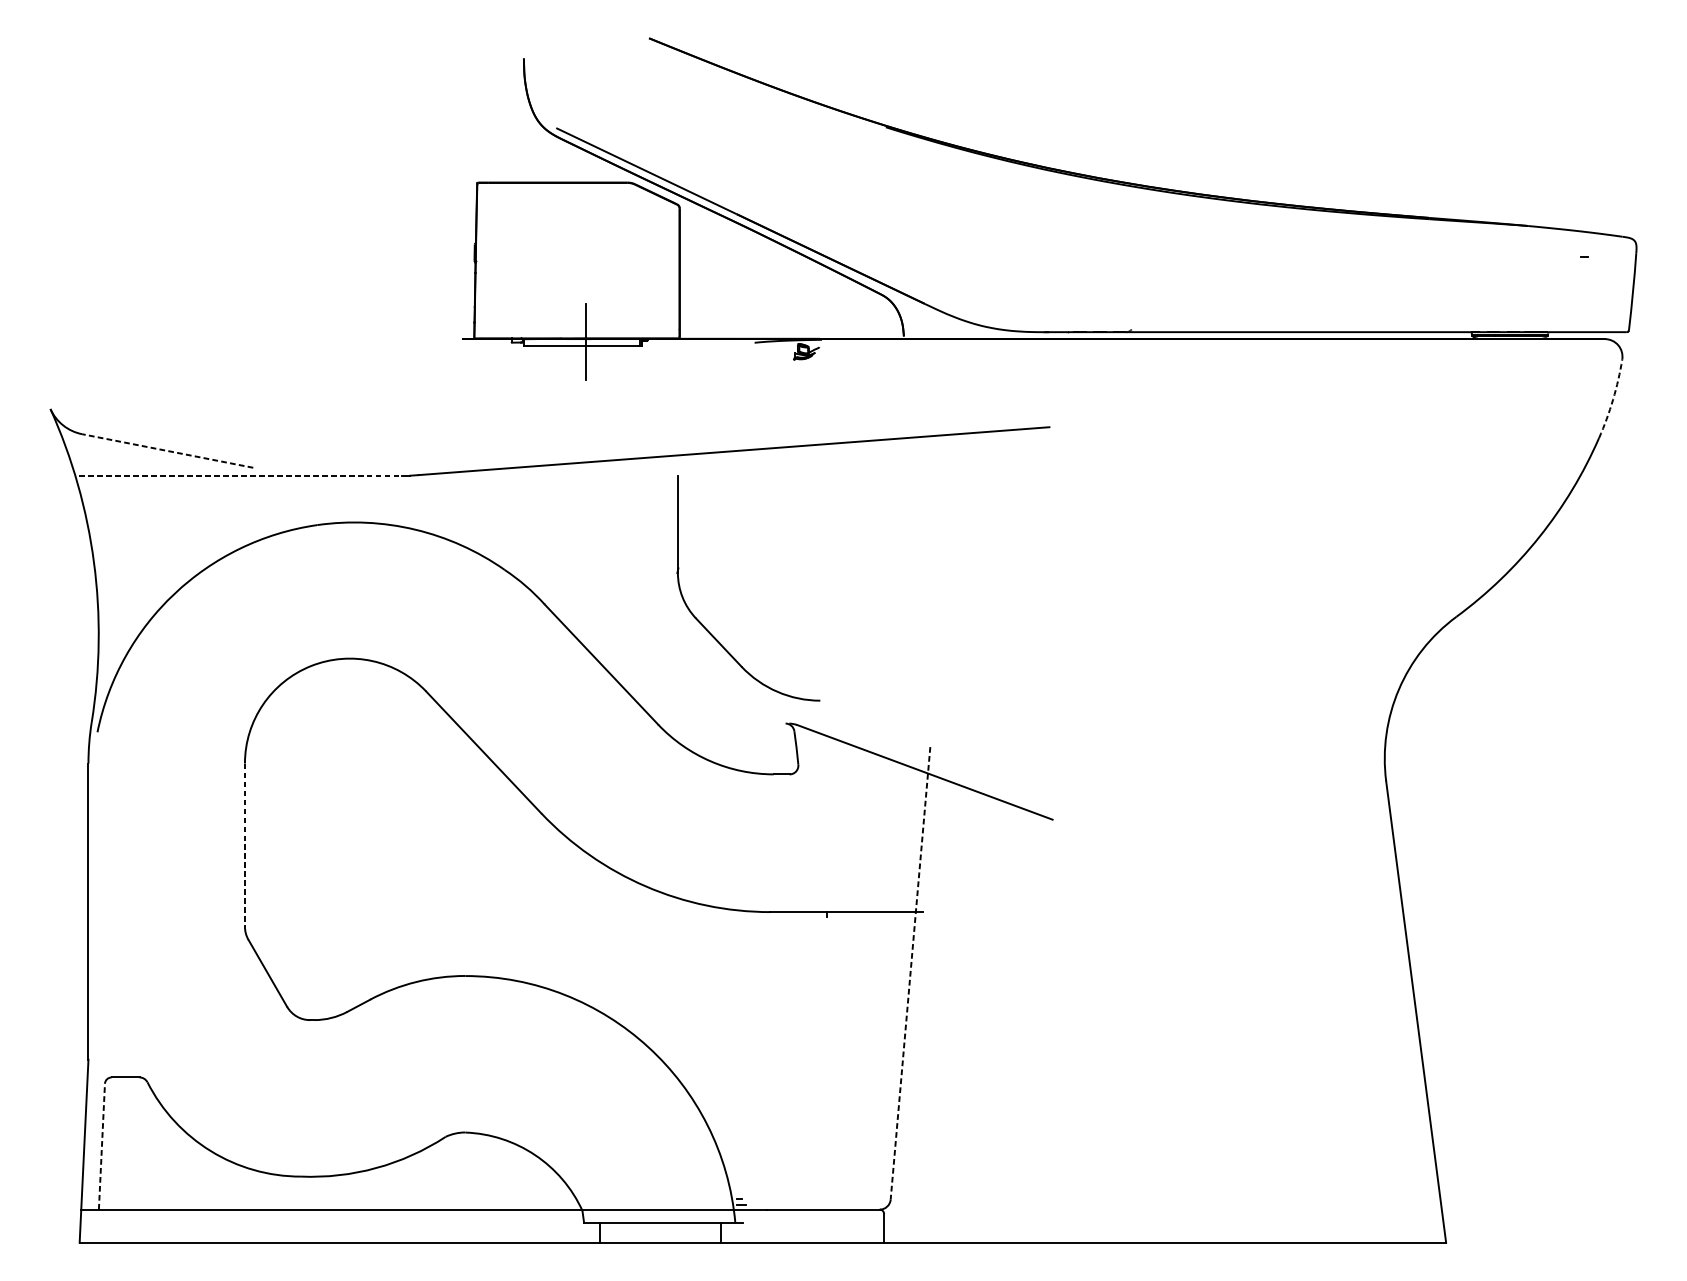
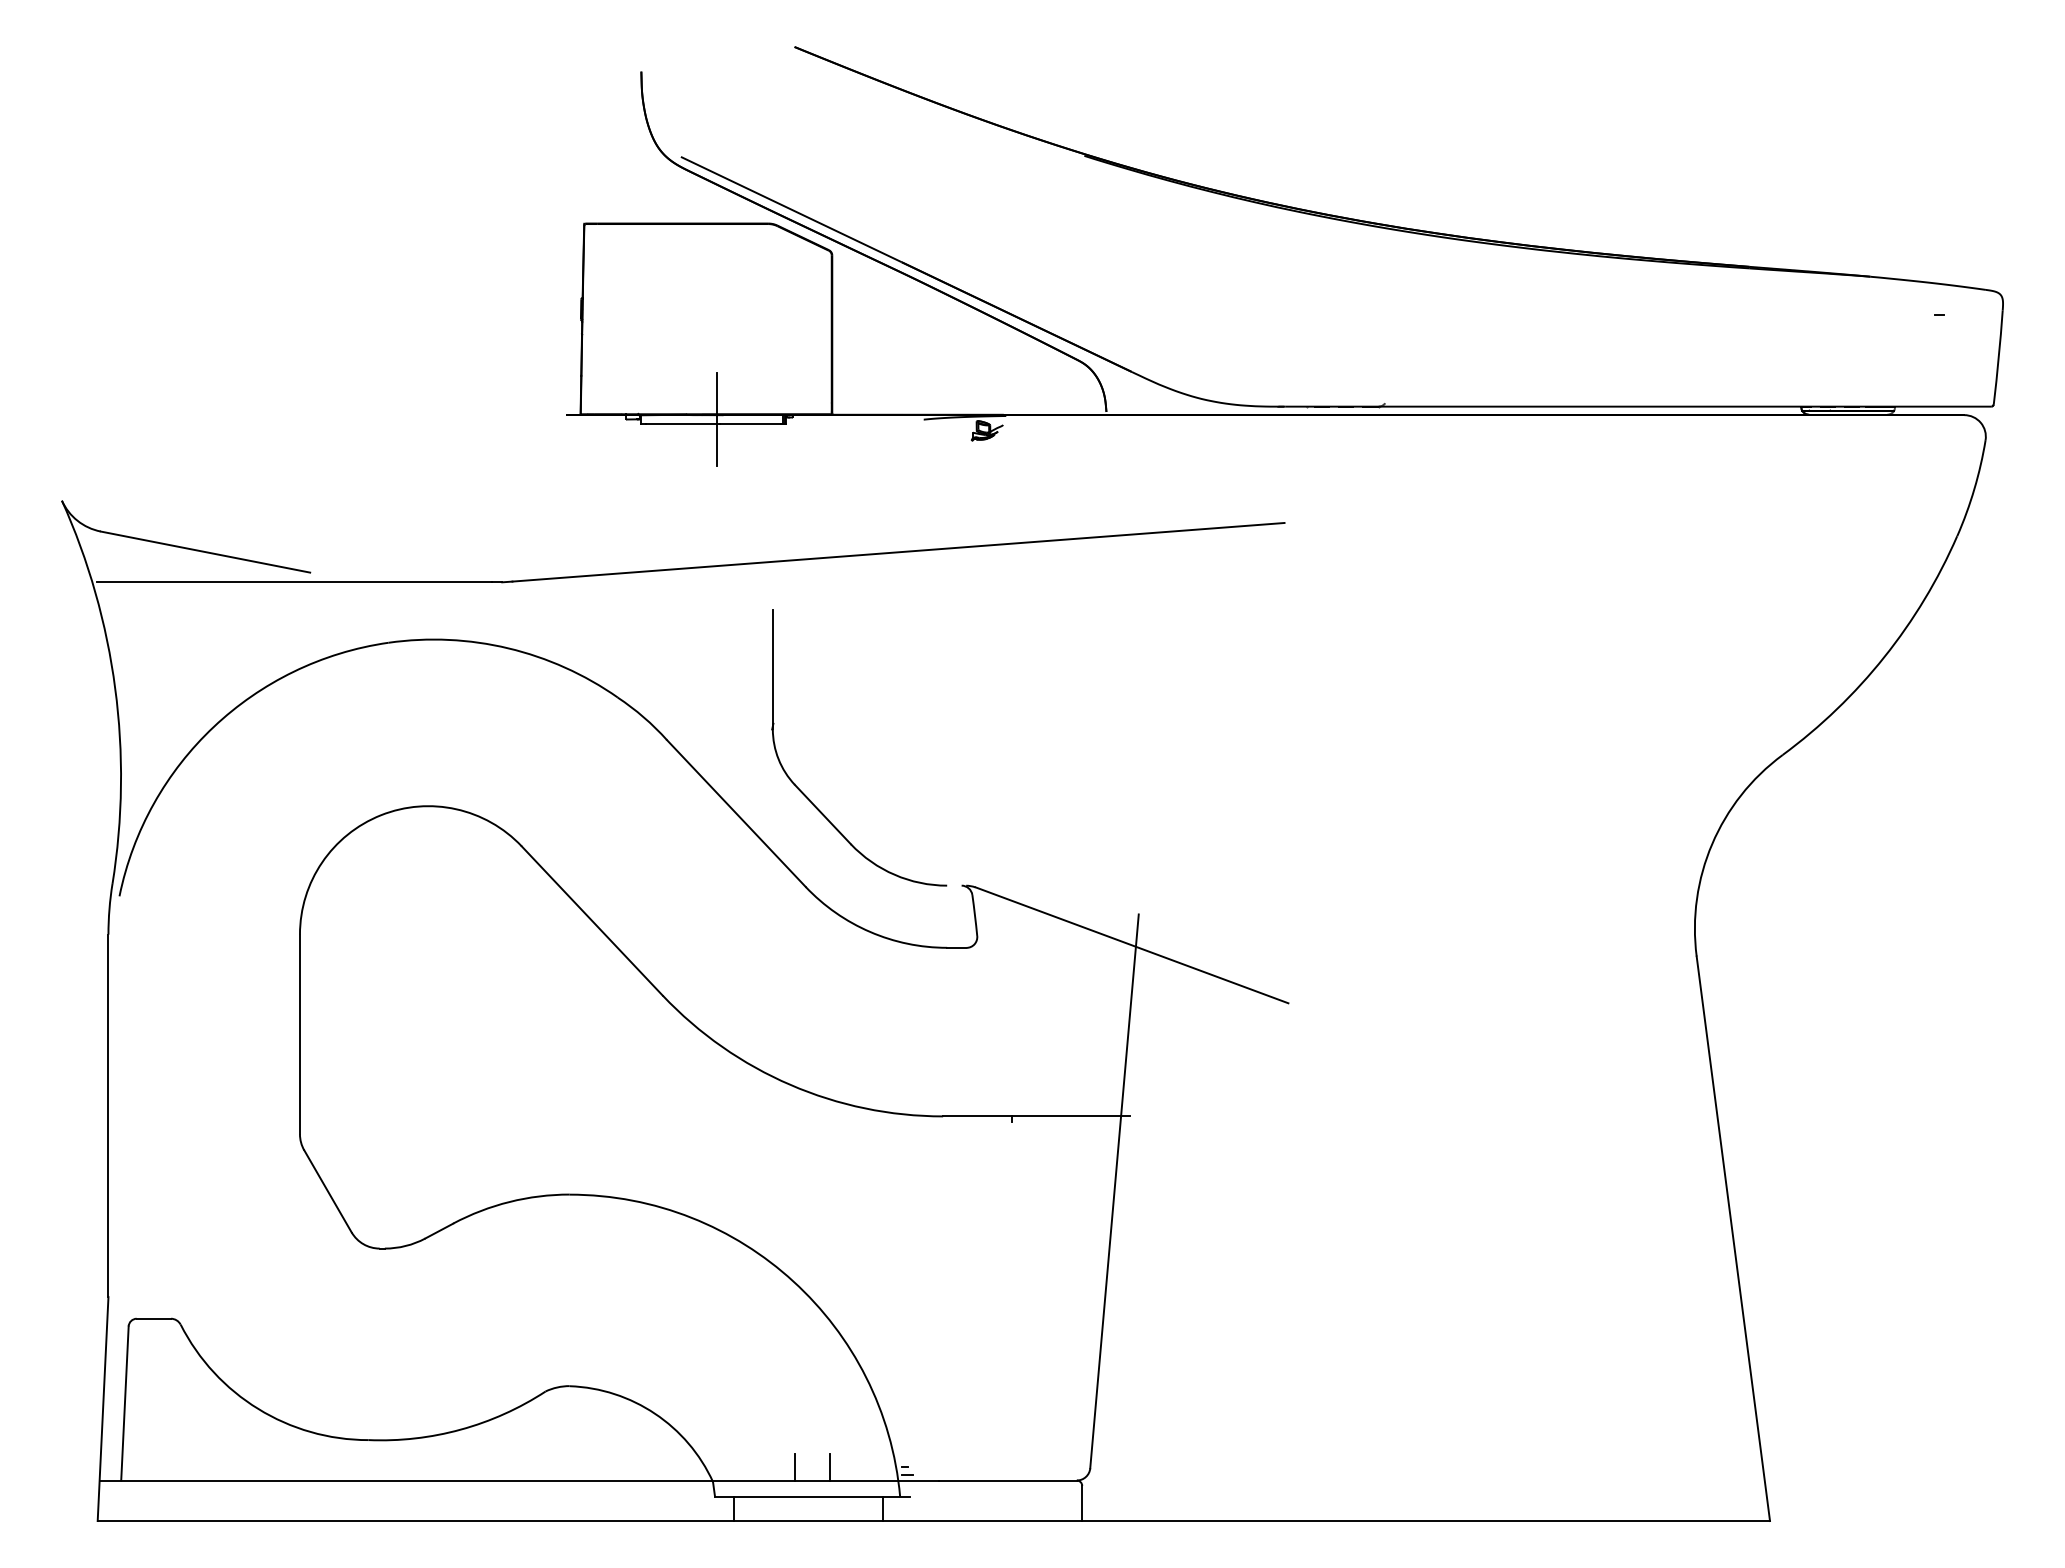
arc: (1613, 399) -> (1974, 489), dashed -> solid
line: (167, 451) -> (205, 552), dashed -> solid
line: (240, 475) -> (294, 582), dashed -> solid
part: (707, 628) -> (808, 797), moved
line: (244, 845) -> (299, 1034), dashed -> solid
line: (910, 973) -> (1114, 1191), dashed -> solid
line: (101, 1145) -> (124, 1402), dashed -> solid
line: (649, 1198) -> (794, 1466), added
line: (678, 1198) -> (830, 1466), added

